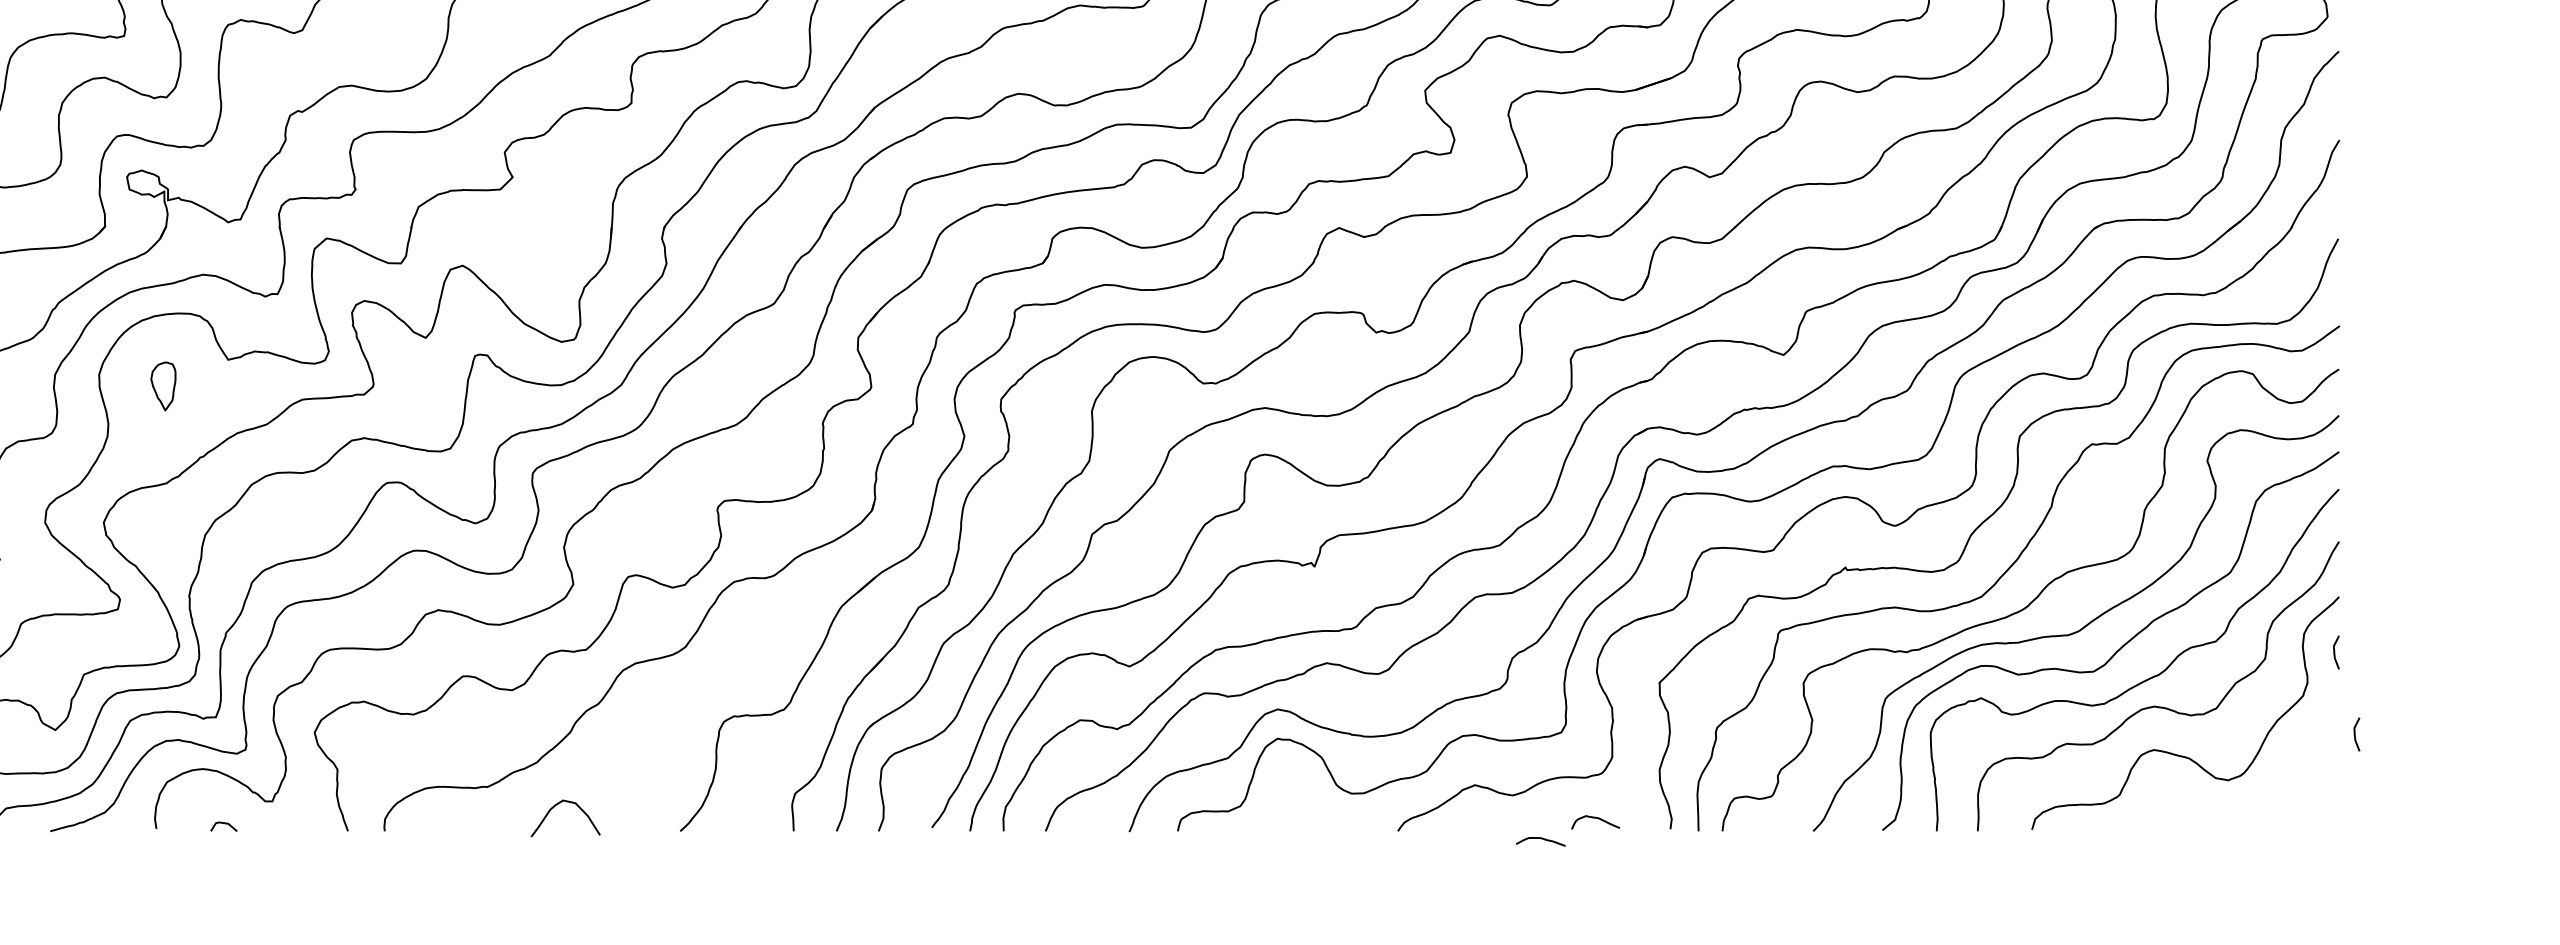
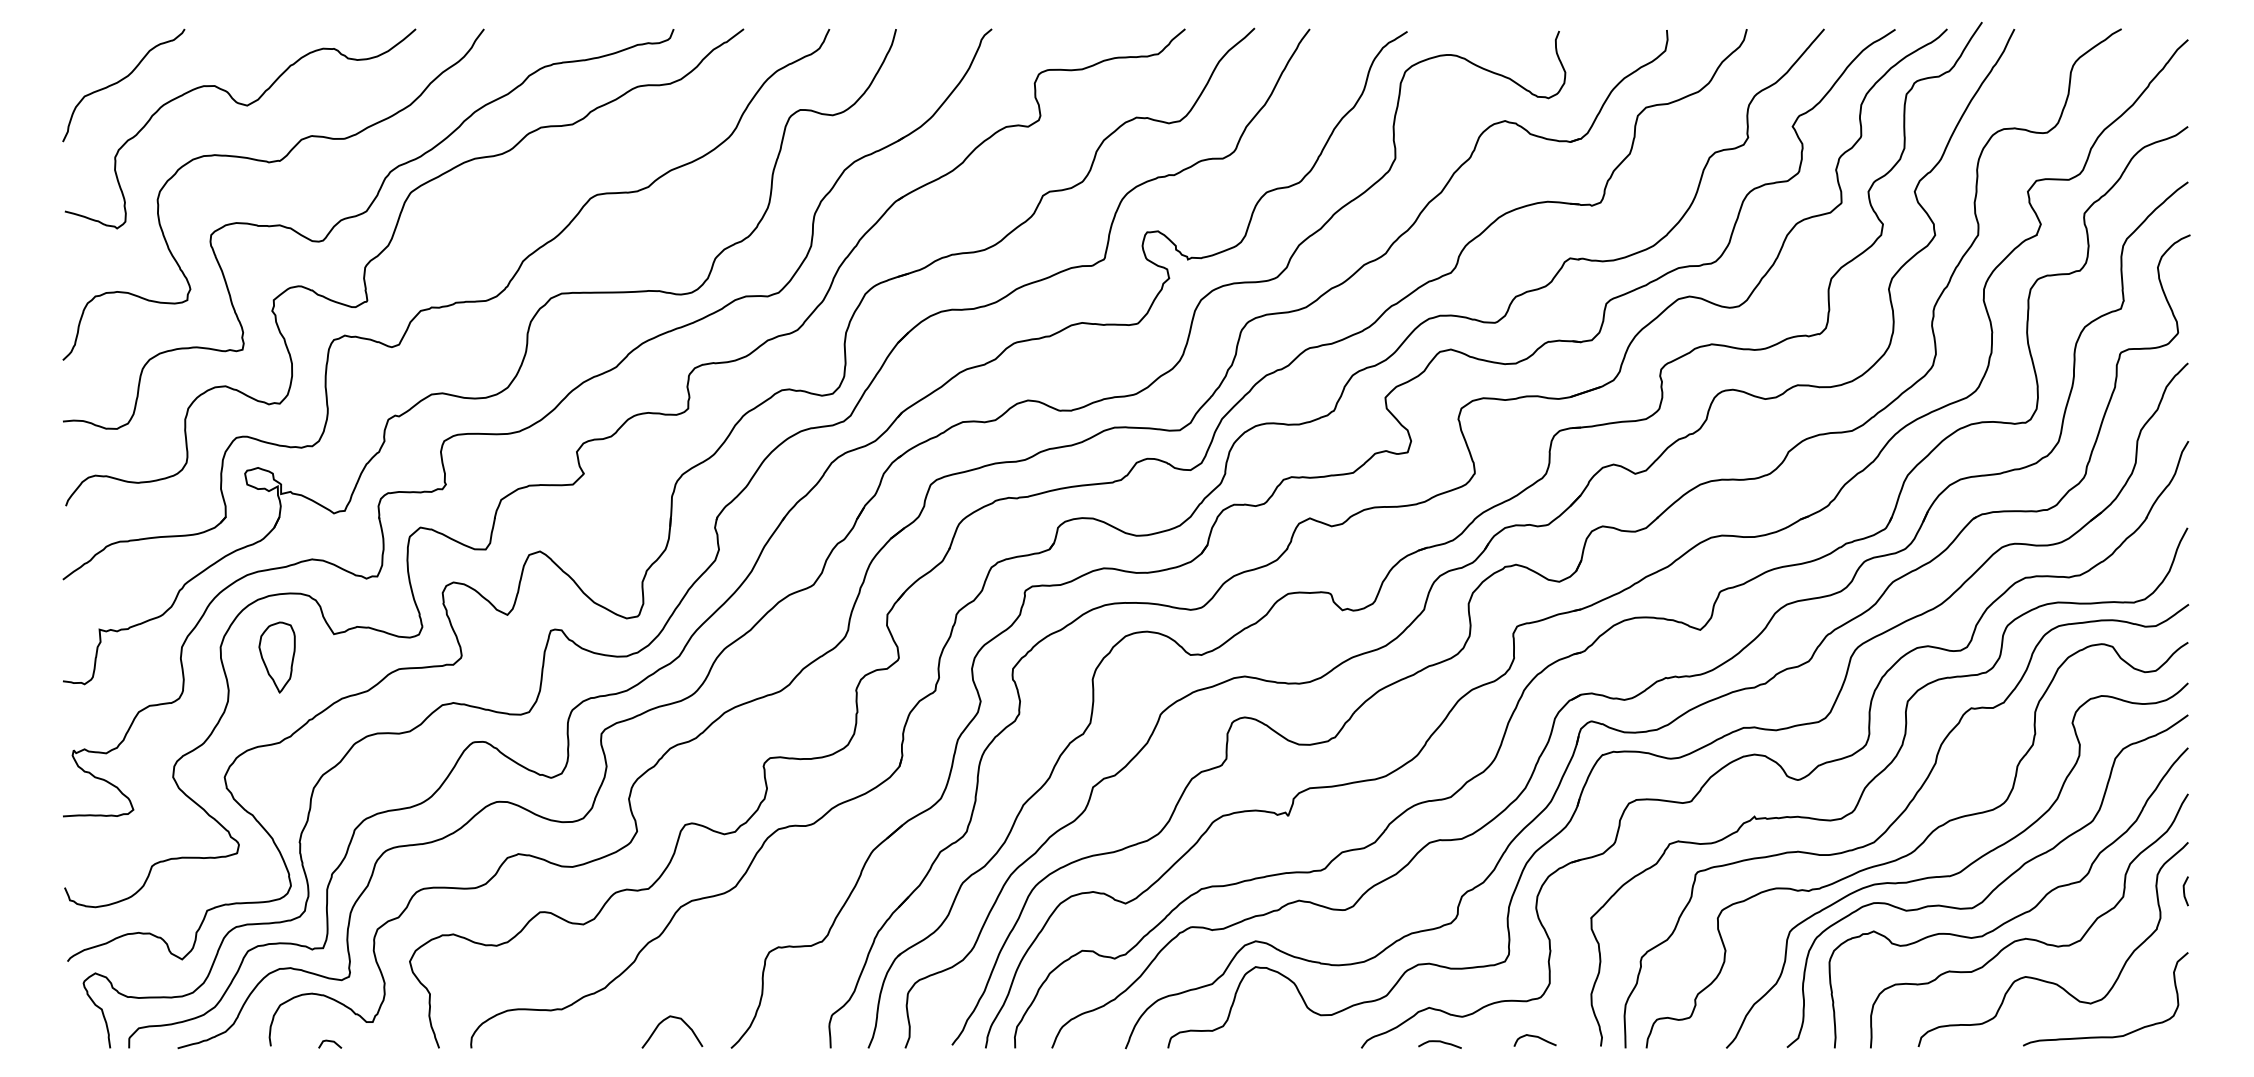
part: (162, 386) -> (276, 657), size x1.67
line: (2355, 734) -> (2202, 963), removed
curve: (557, 805) -> (665, 1020), moved
curve: (2244, 817) -> (2105, 1036), added
curve: (1540, 839) -> (1439, 1042), moved

